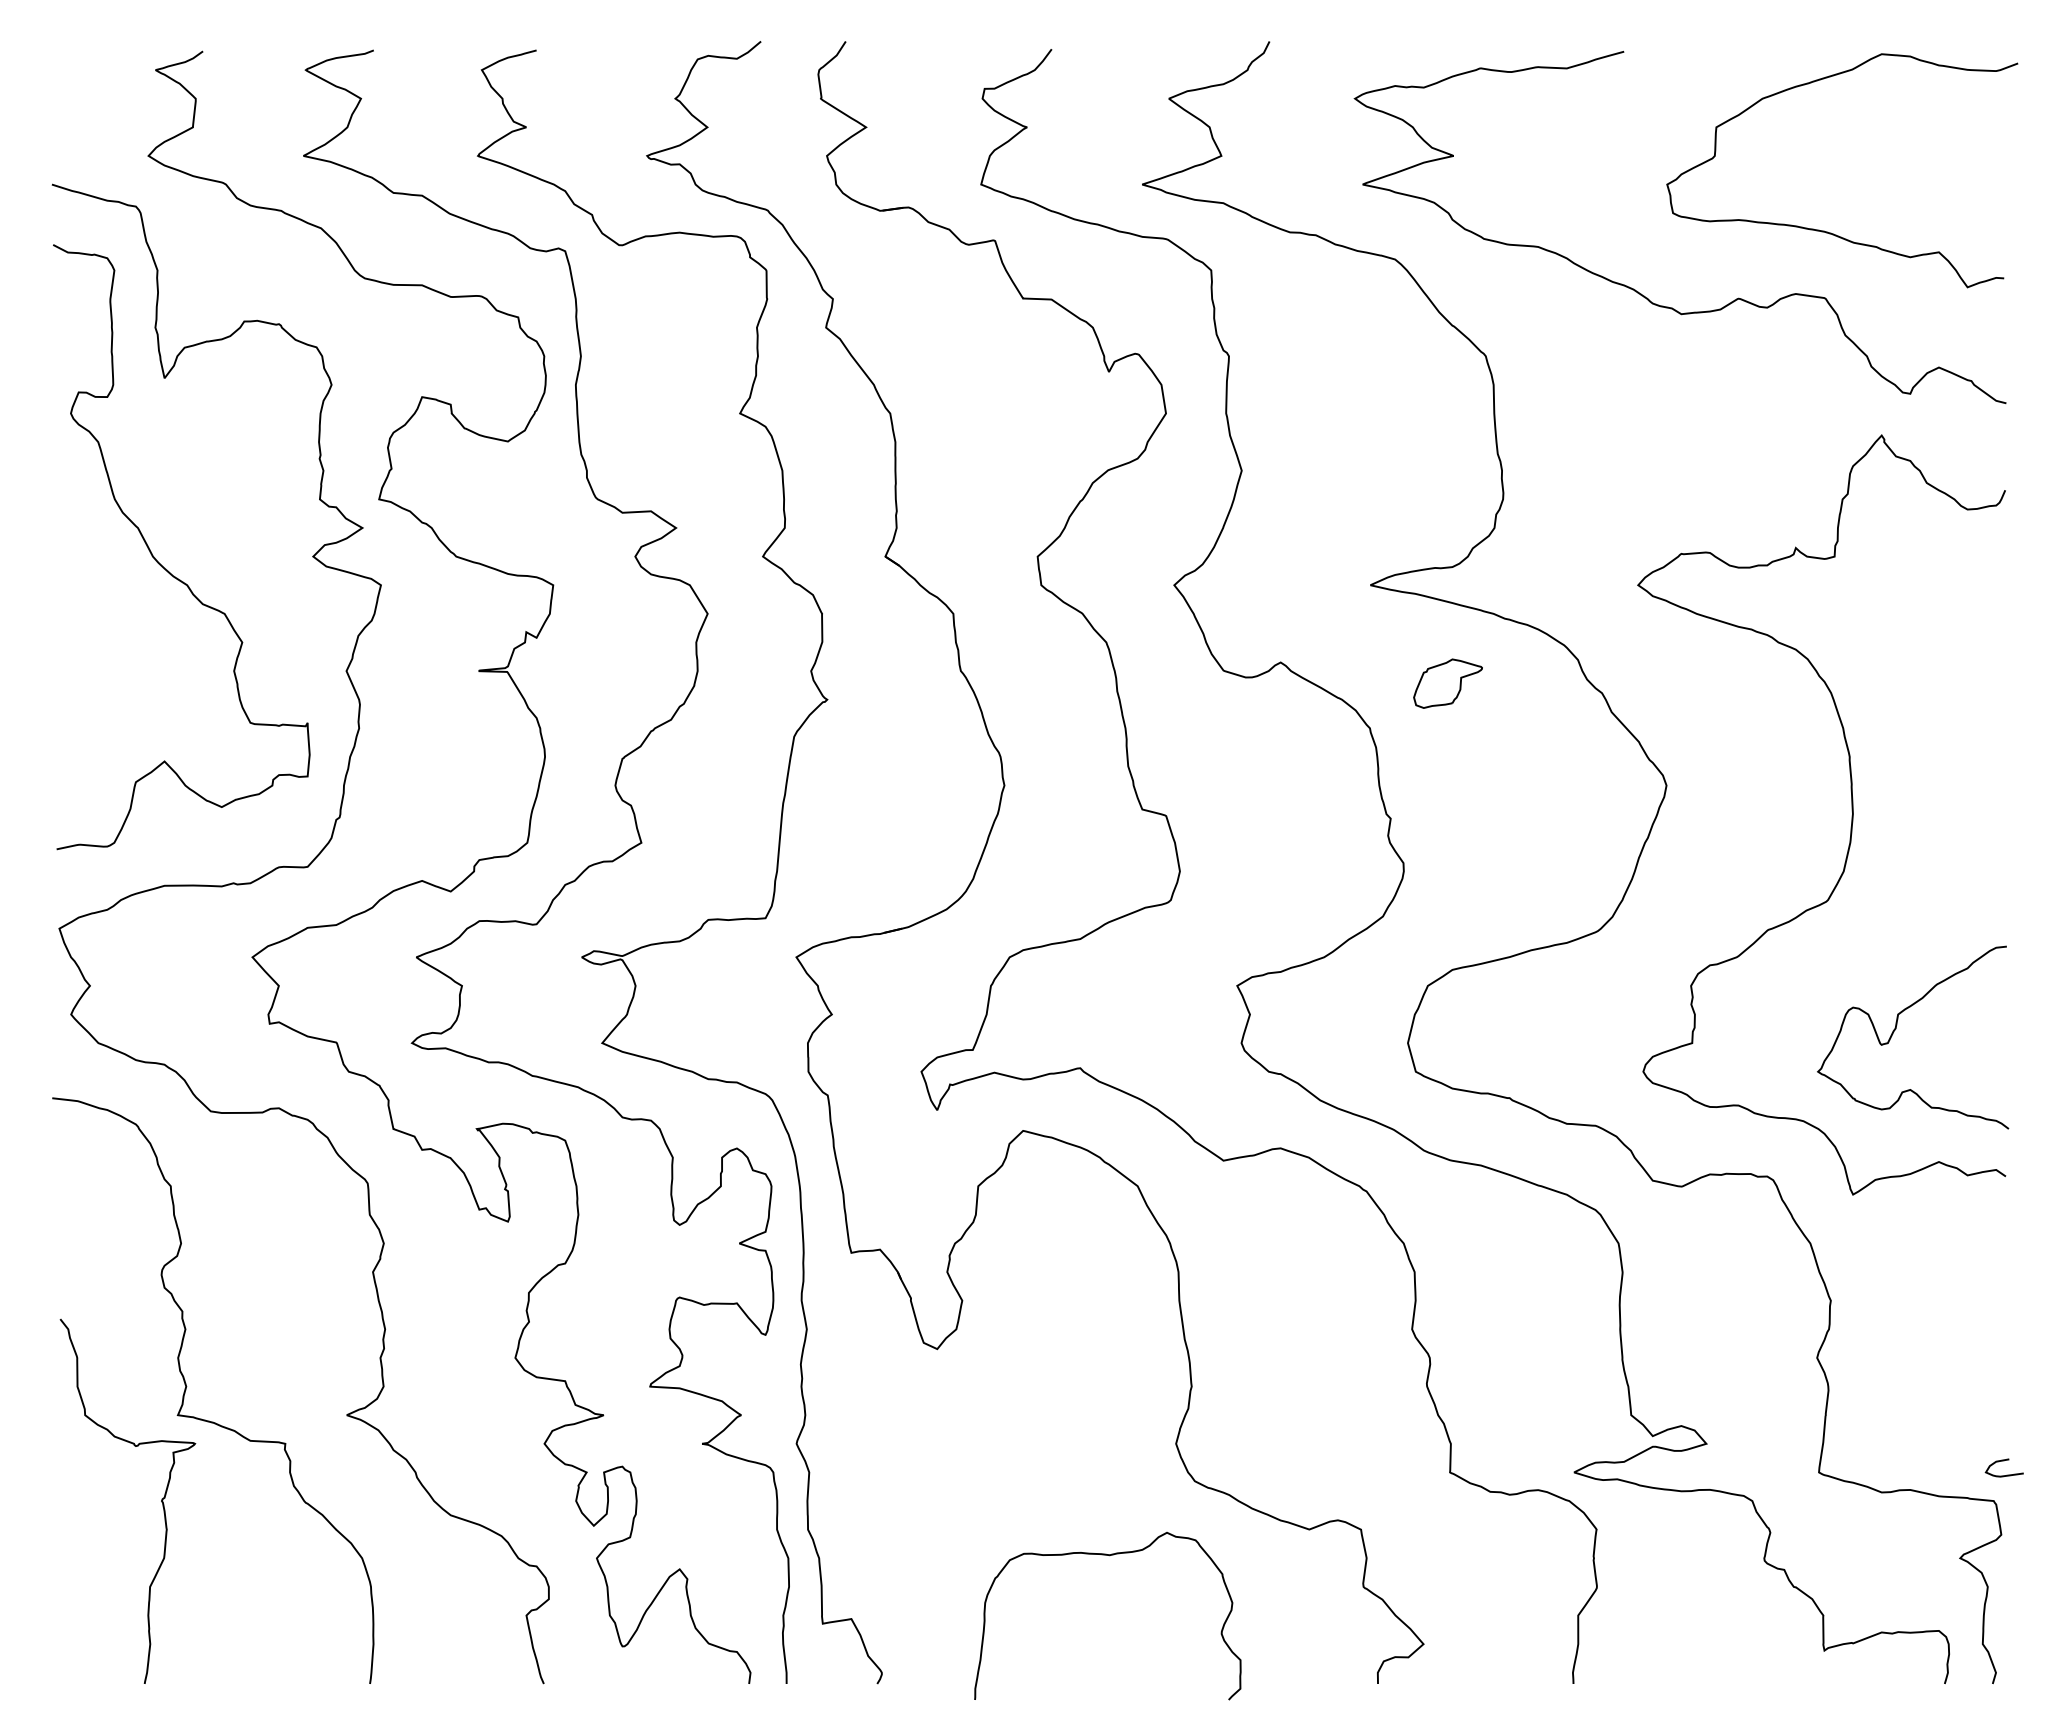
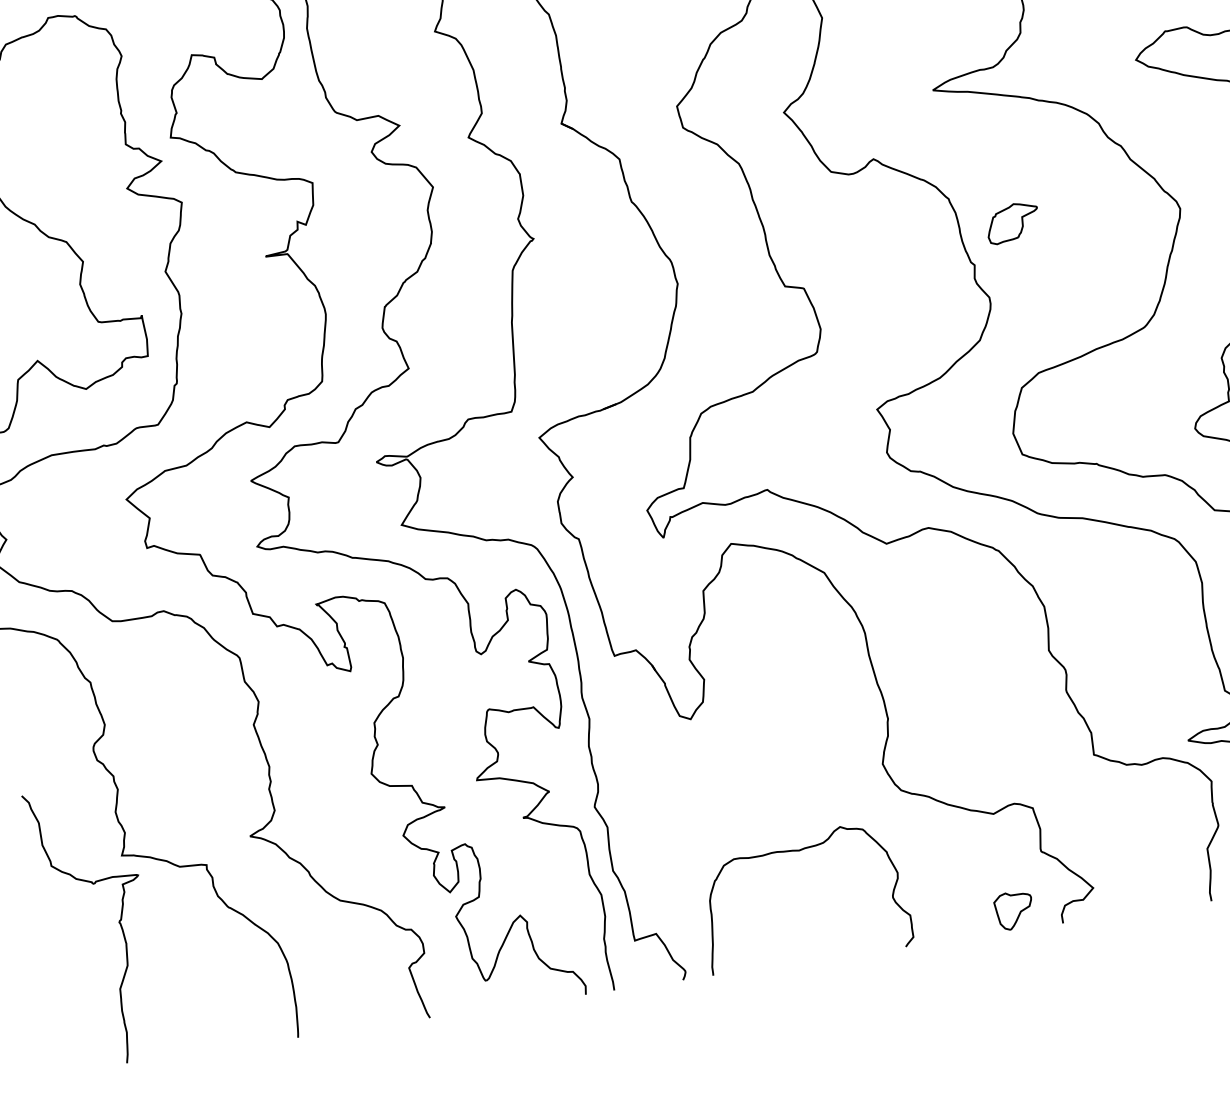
part: (1447, 683) -> (1012, 222), moved
curve: (1109, 1556) -> (799, 851), moved
part: (1317, 1657) -> (1014, 910), added

